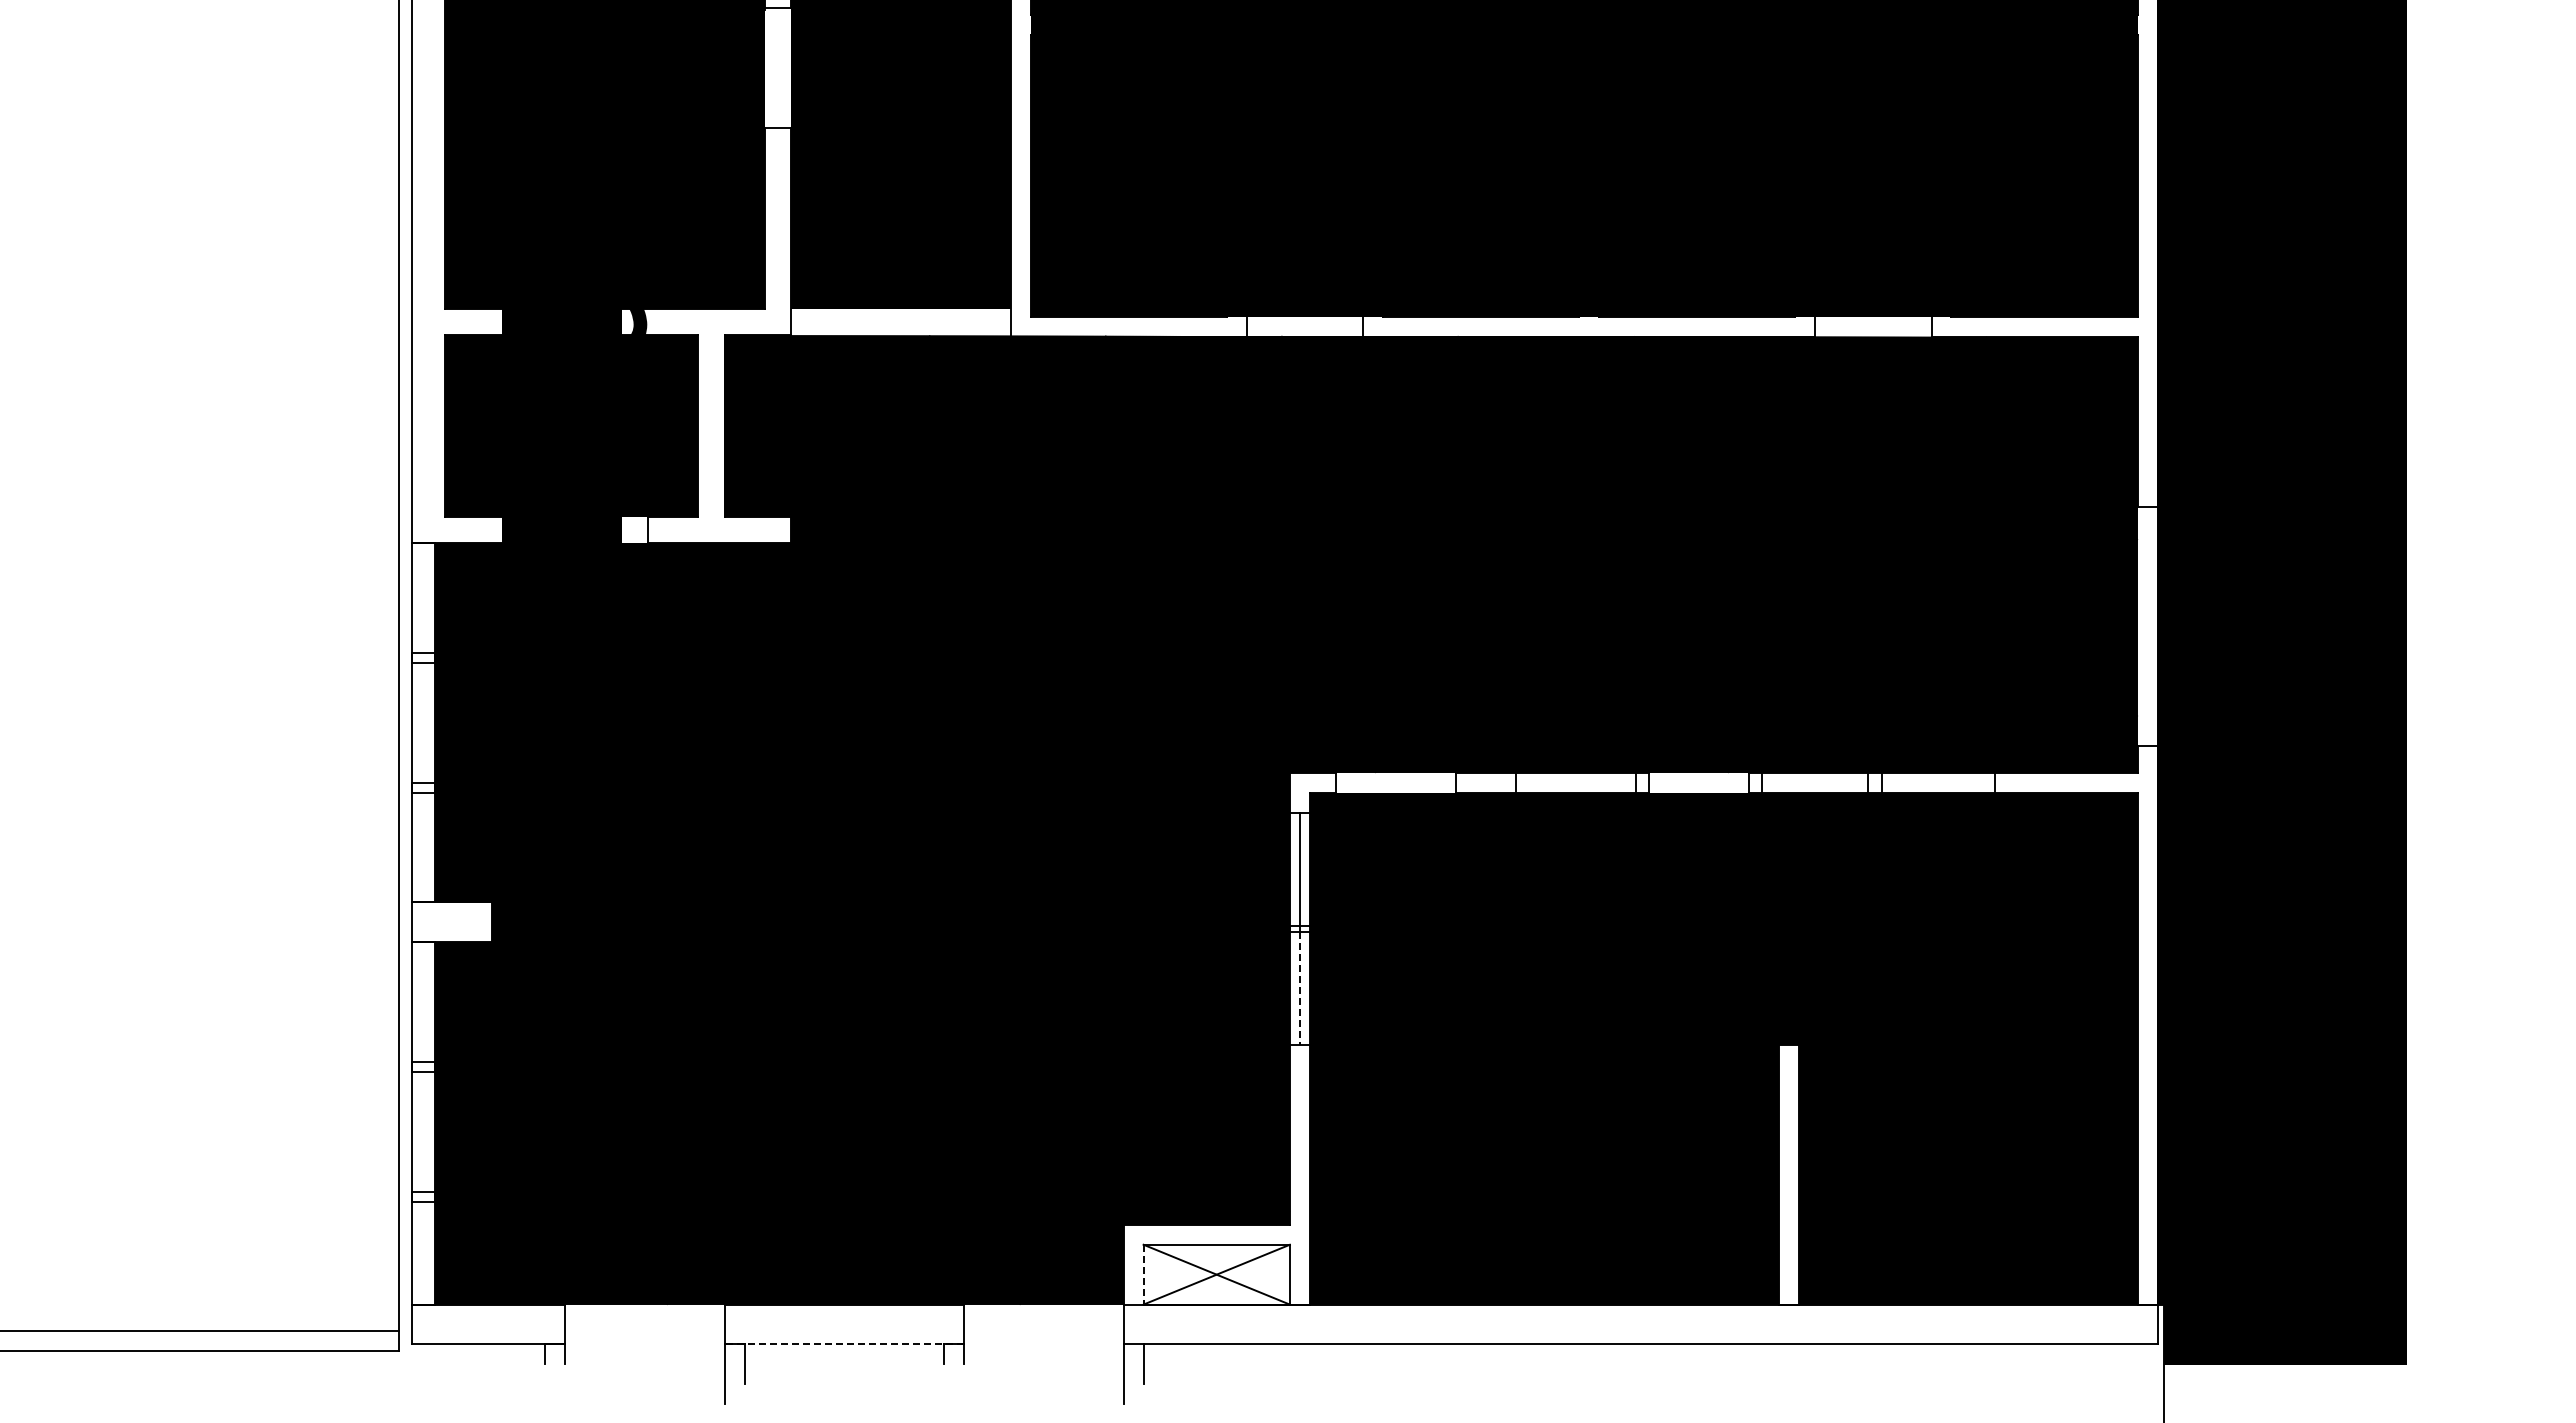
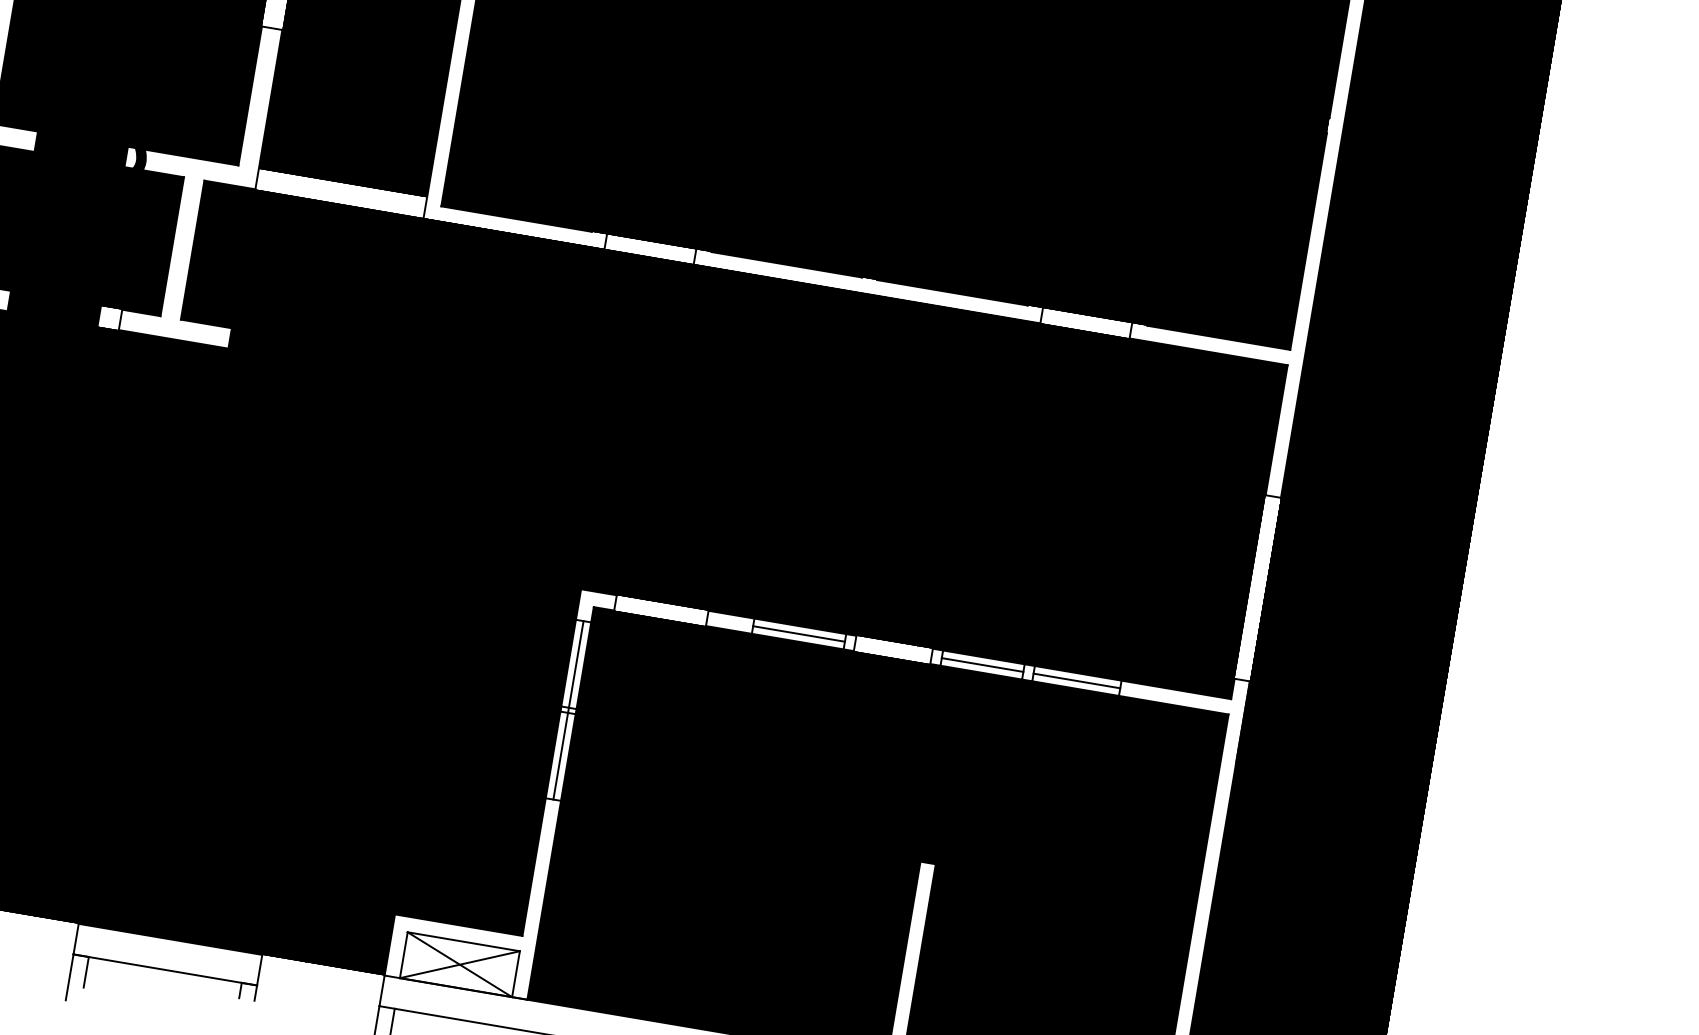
line: (1575, 782) -> (798, 633), added
line: (1814, 782) -> (982, 664), added
line: (1937, 782) -> (1076, 680), added
line: (1299, 988) -> (560, 755), dashed -> solid
line: (1143, 1274) -> (403, 955), dashed -> solid
line: (844, 1344) -> (165, 969), dashed -> solid

